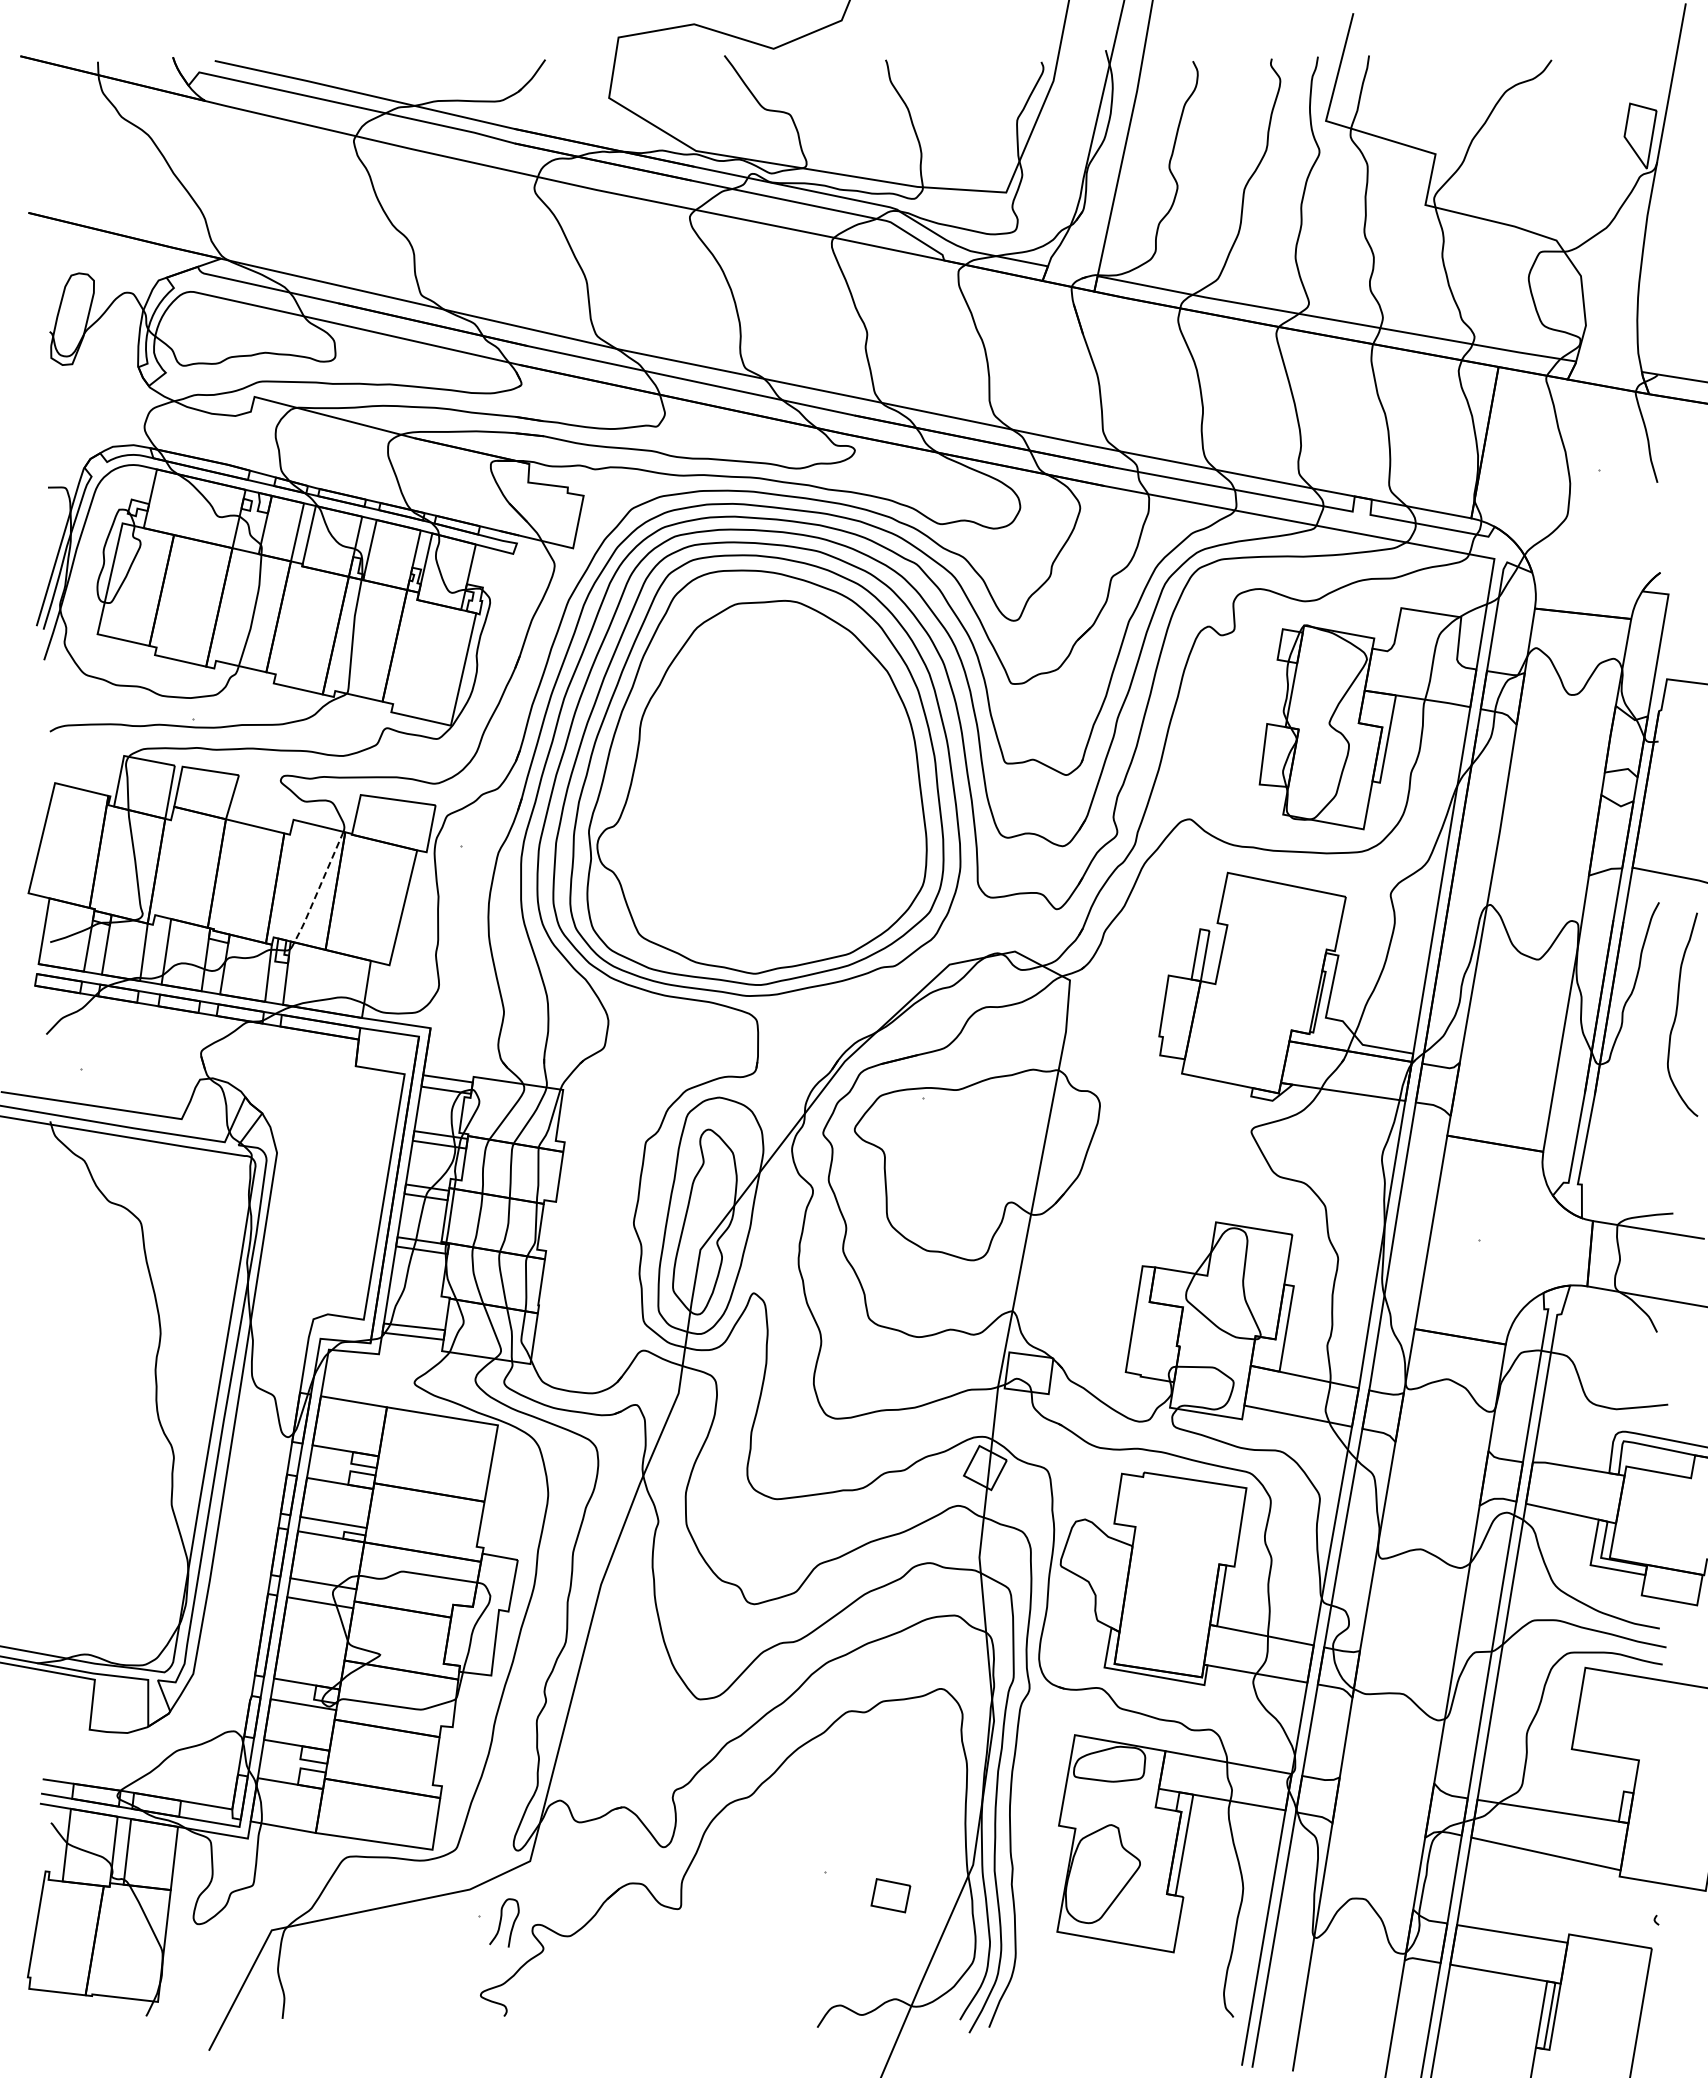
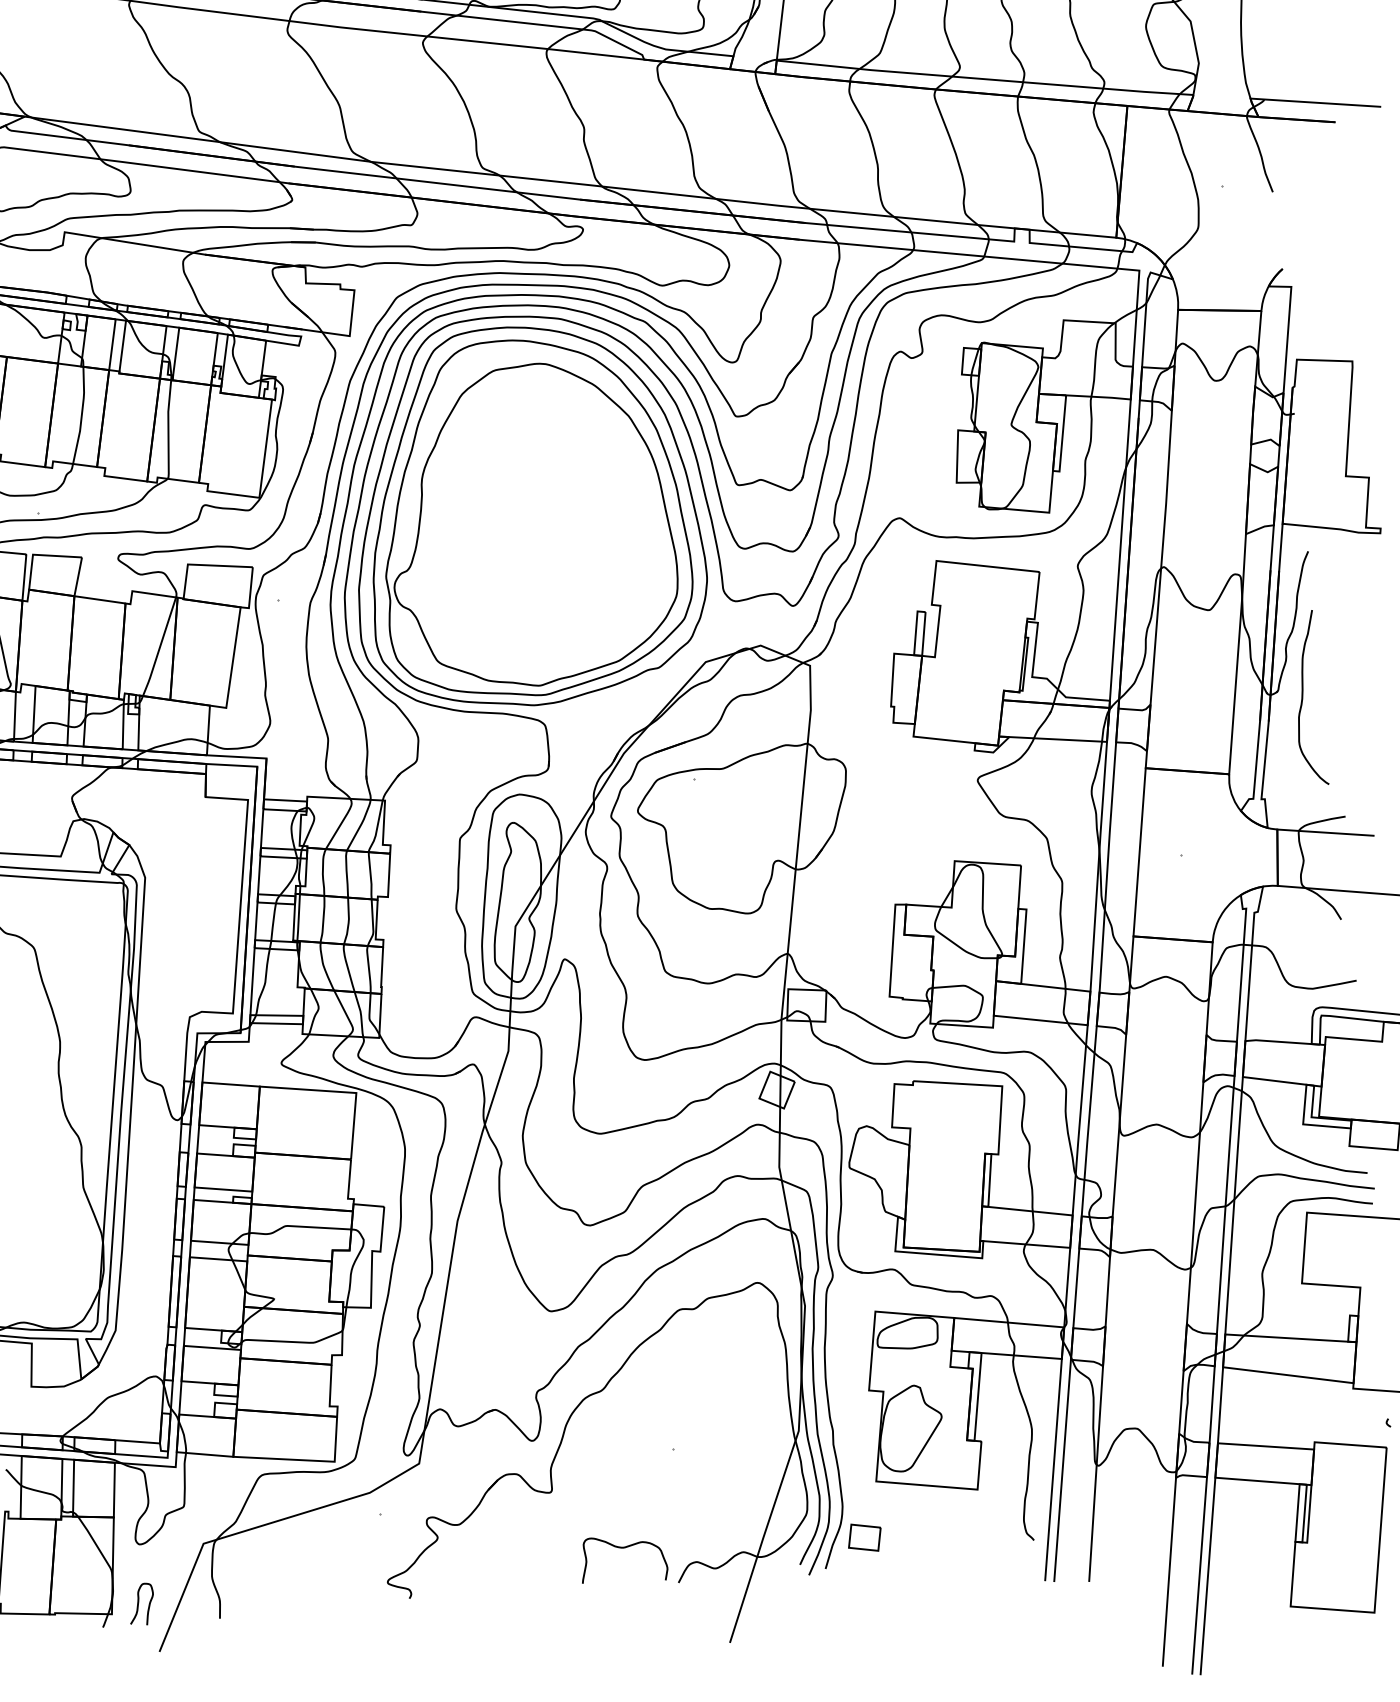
line: (319, 888) -> (160, 647), dashed -> solid
curve: (1677, 1013) -> (1303, 697), moved
part: (890, 1895) -> (864, 1537), moved
curve: (501, 1922) -> (139, 1604), moved
curve: (755, 1981) -> (621, 1548), added

